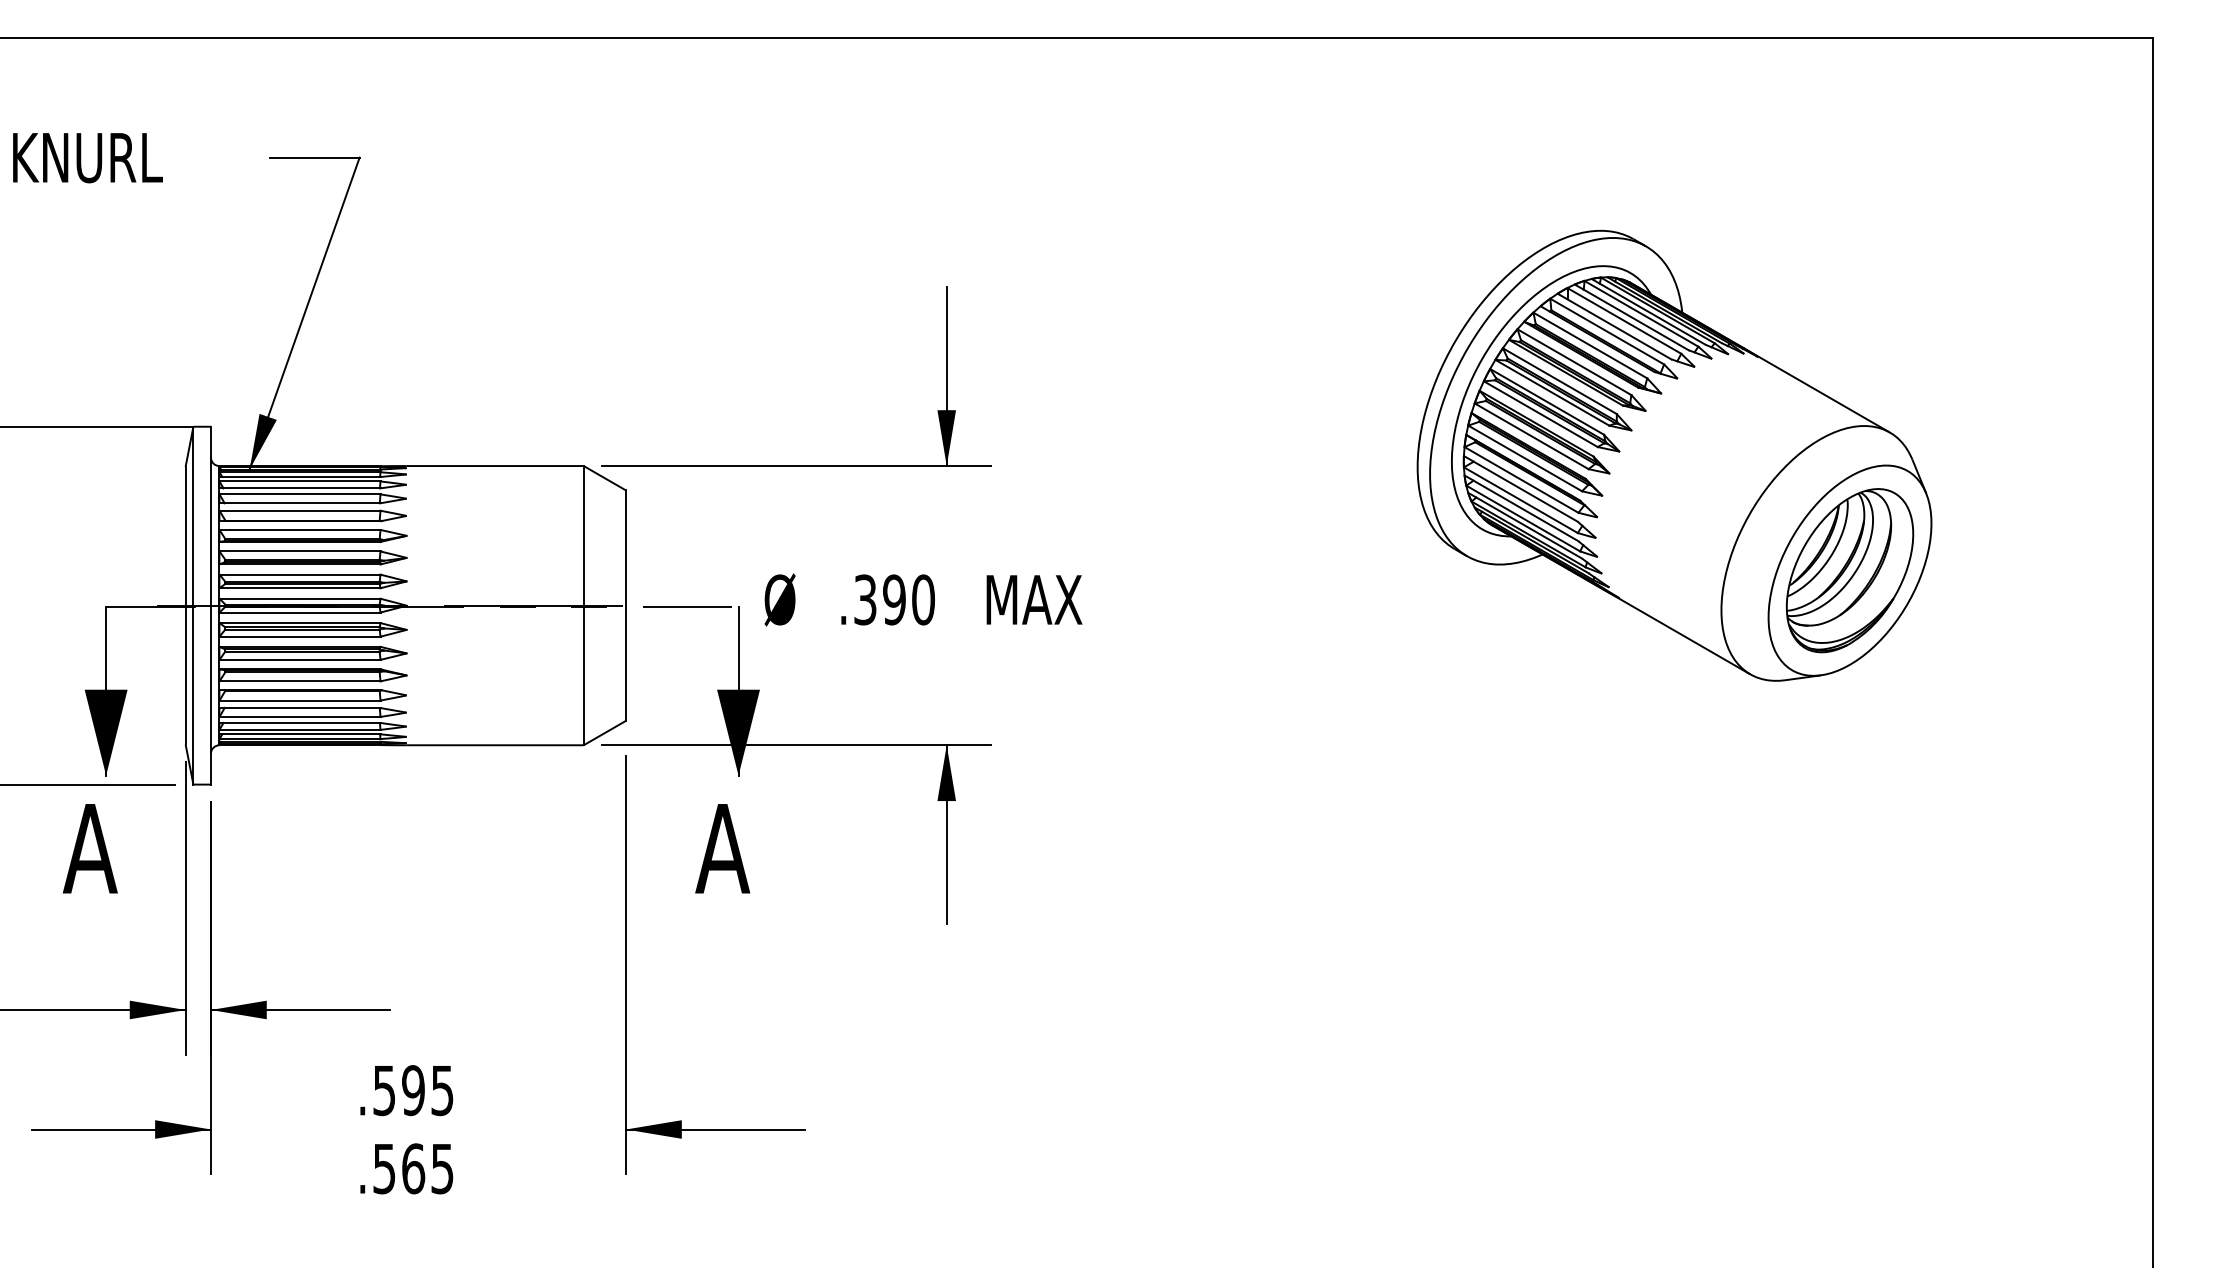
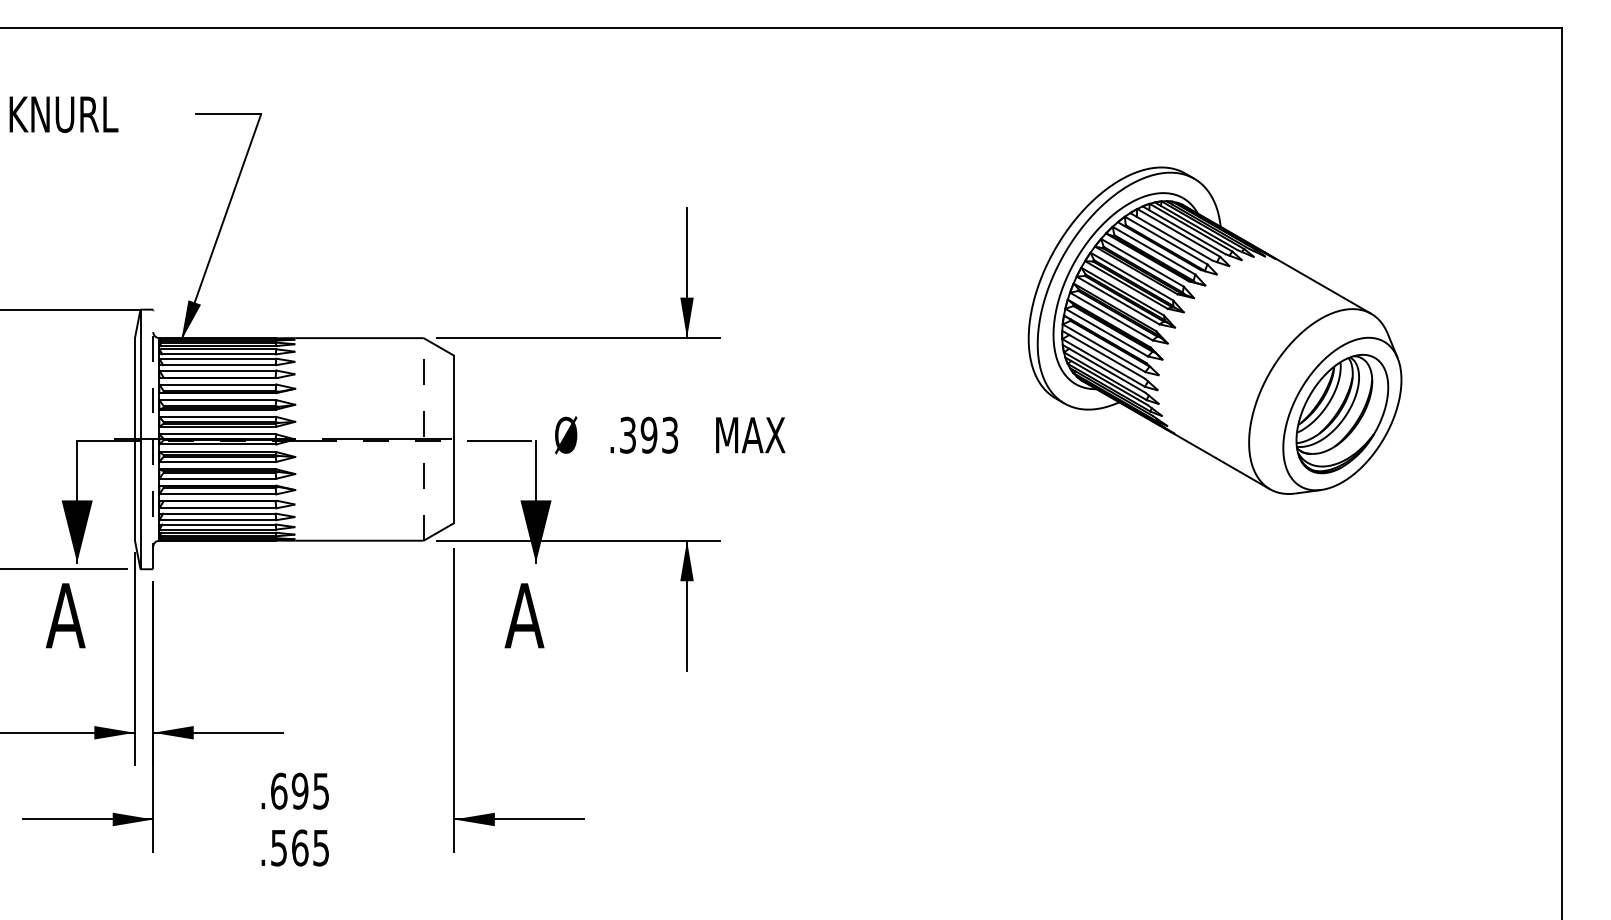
text: (923, 599) -> (670, 434), .390 -> .393
line: (210, 605) -> (152, 439), solid -> dashed
line: (583, 605) -> (423, 439), solid -> dashed
text: (384, 1090) -> (279, 791), .595 -> .695

